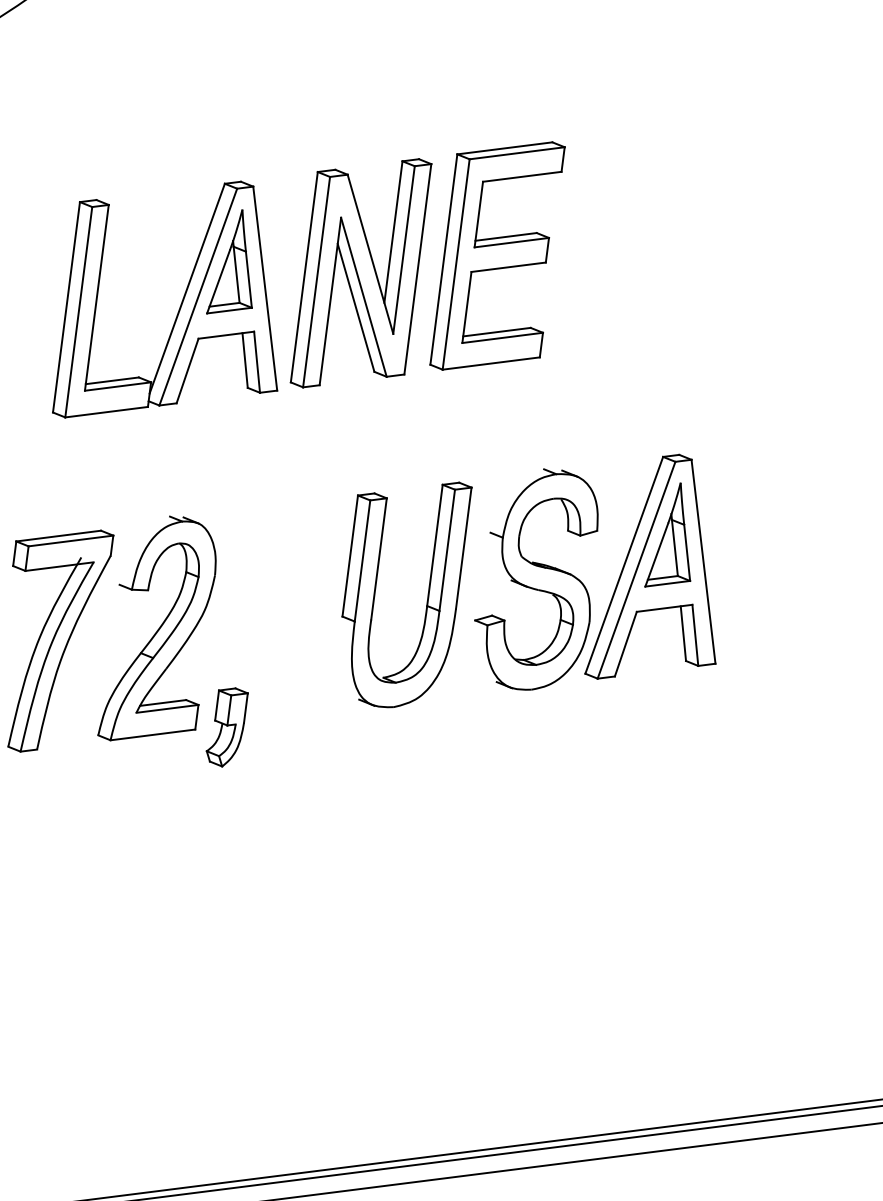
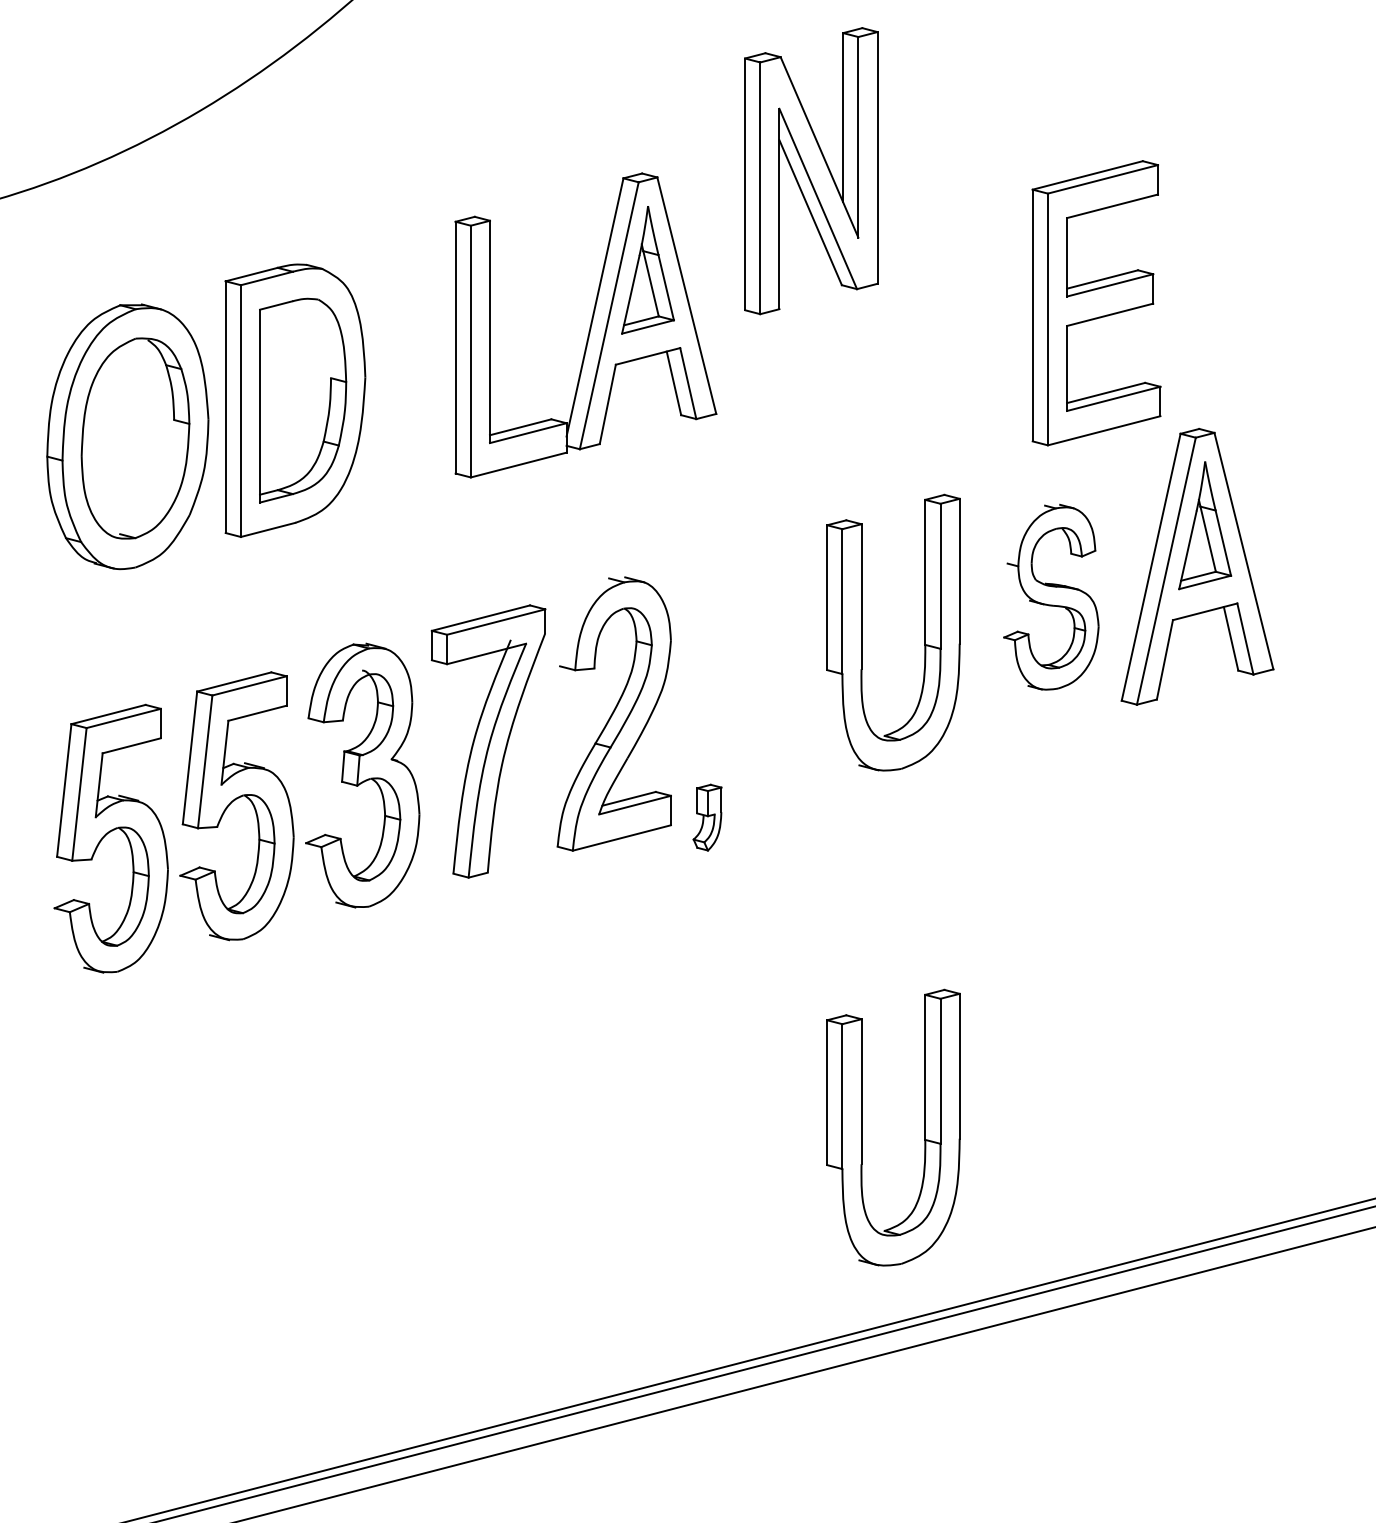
part: (498, 256) -> (1096, 303), moved
part: (361, 273) -> (811, 171), moved
part: (537, 579) -> (1051, 597), size x0.7
part: (226, 726) -> (707, 817), size x0.7
part: (323, 1002) -> (862, 1127), added

